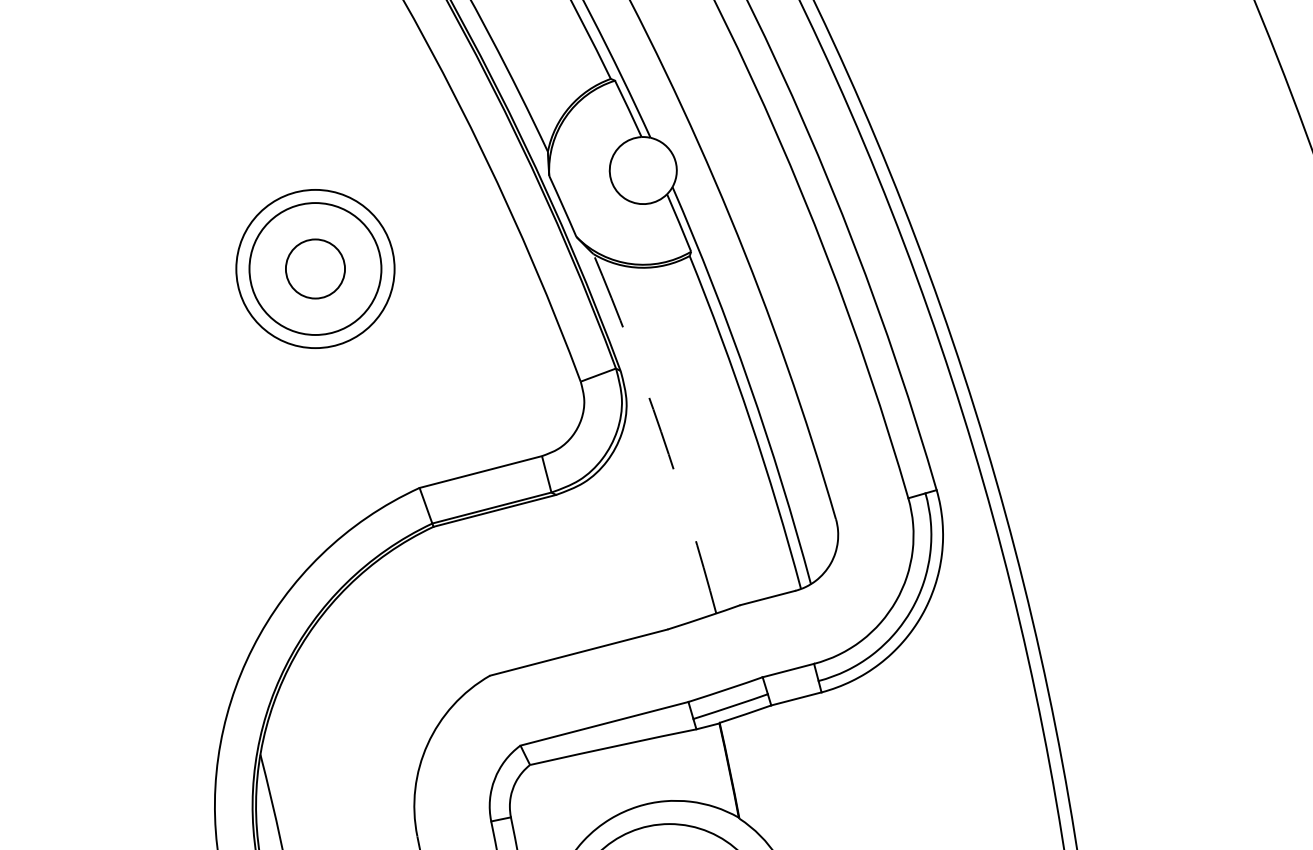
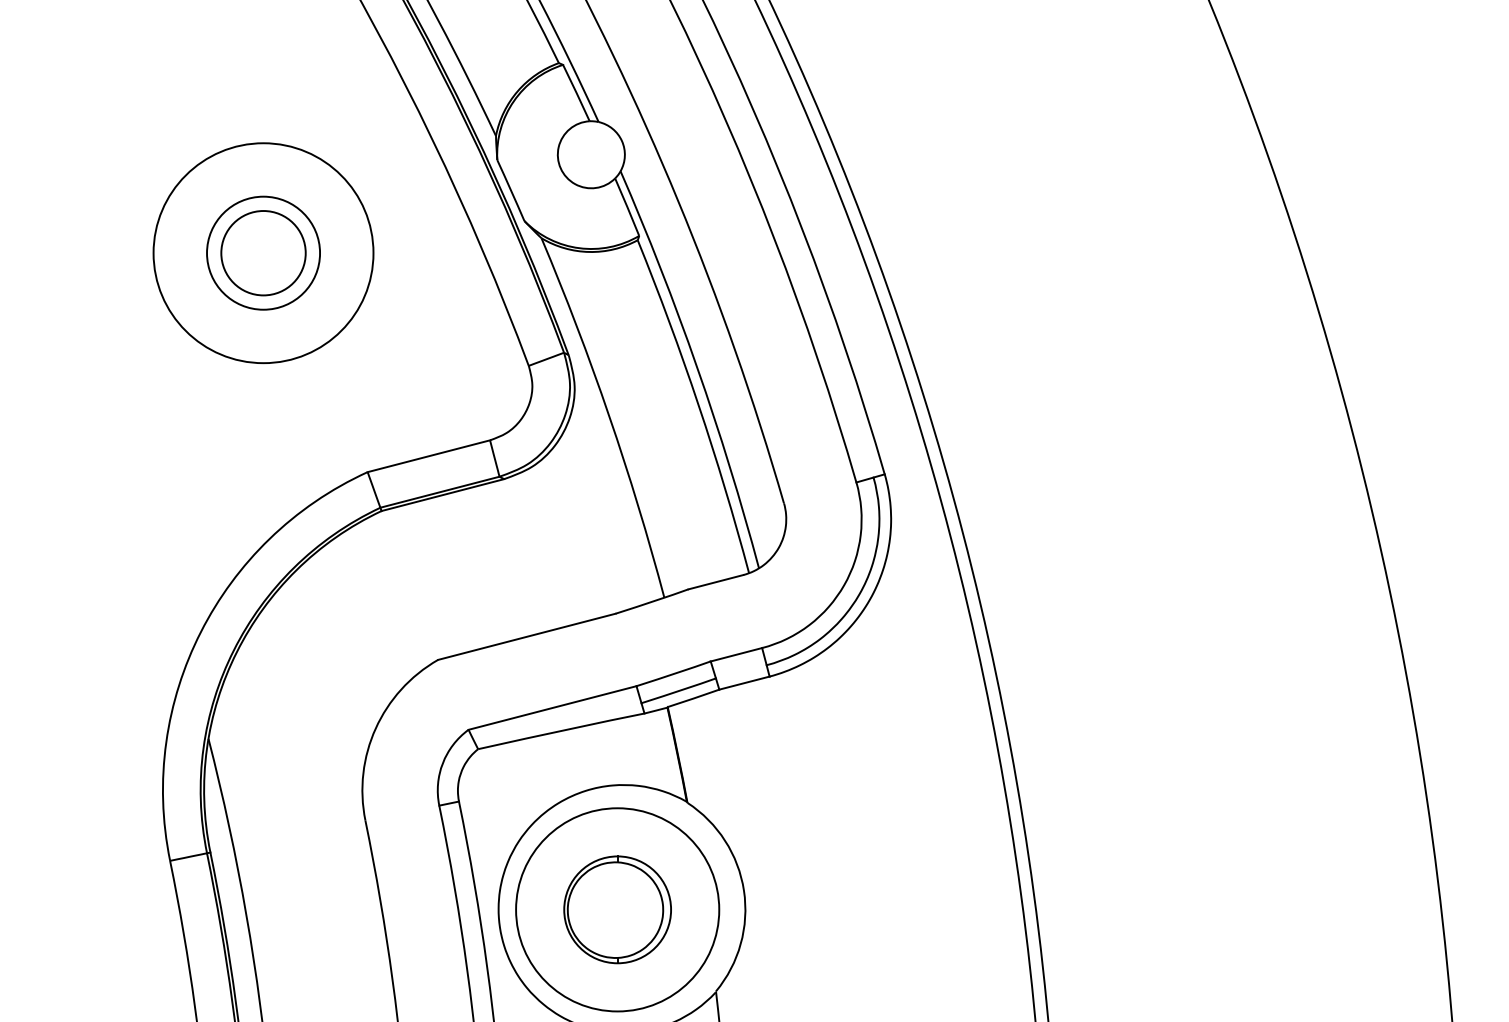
circle: (315, 268) -> (263, 252), size x0.71
circle: (315, 269) -> (263, 253), size x1.43
circle: (315, 269) -> (263, 253), size x1.67
arc: (661, 432) -> (609, 416), dashed -> solid

